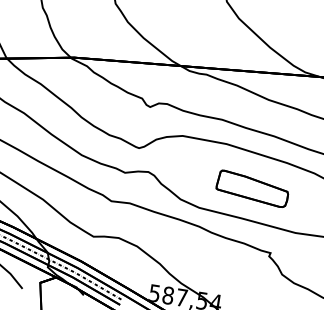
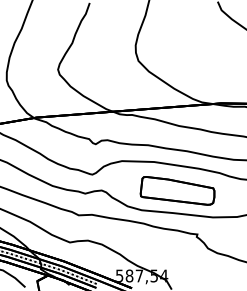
part: (252, 188) -> (177, 190), size x1.43

